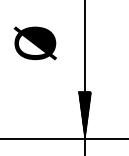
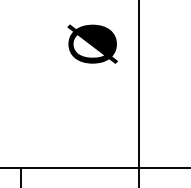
text: (35, 42) -> (92, 43), moved
hatch: (85, 115) -> (139, 140), removed

